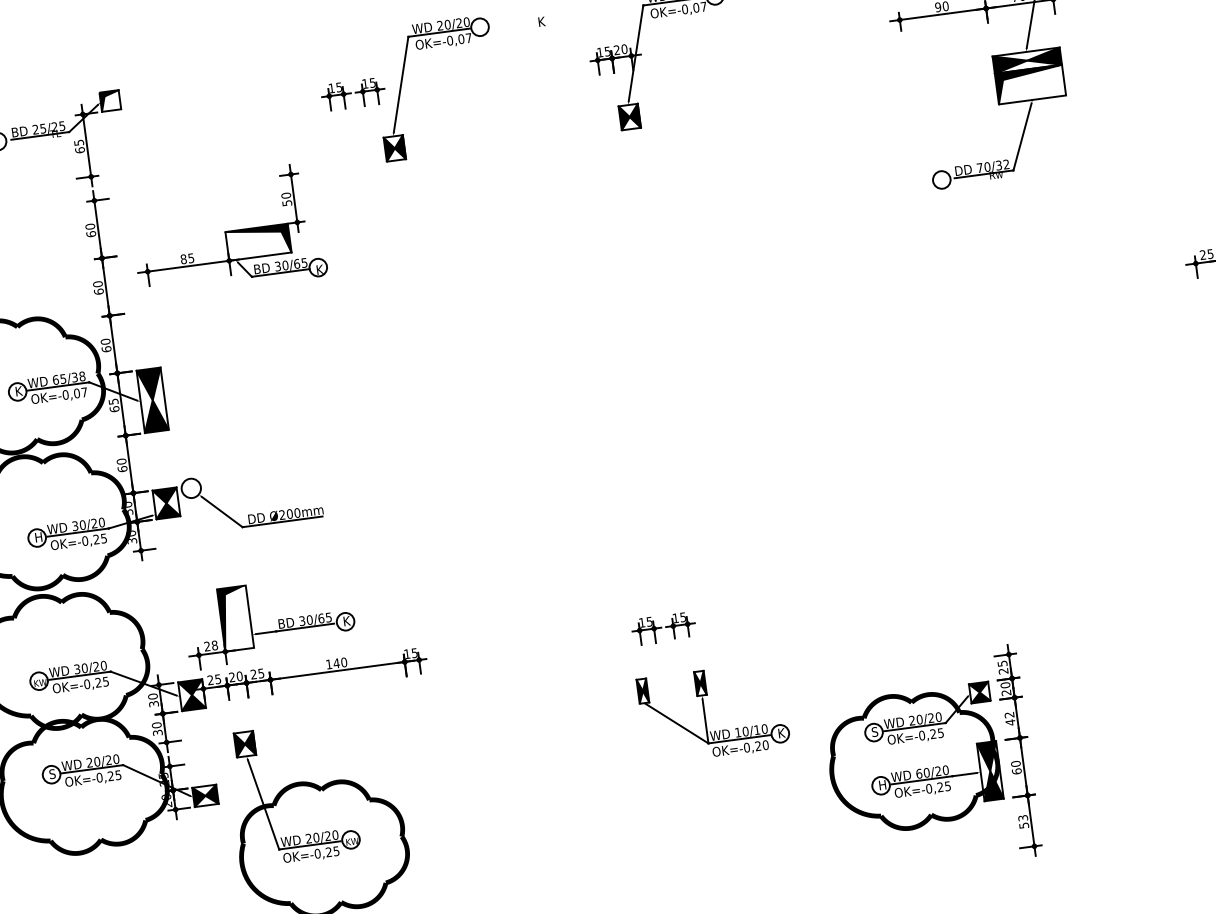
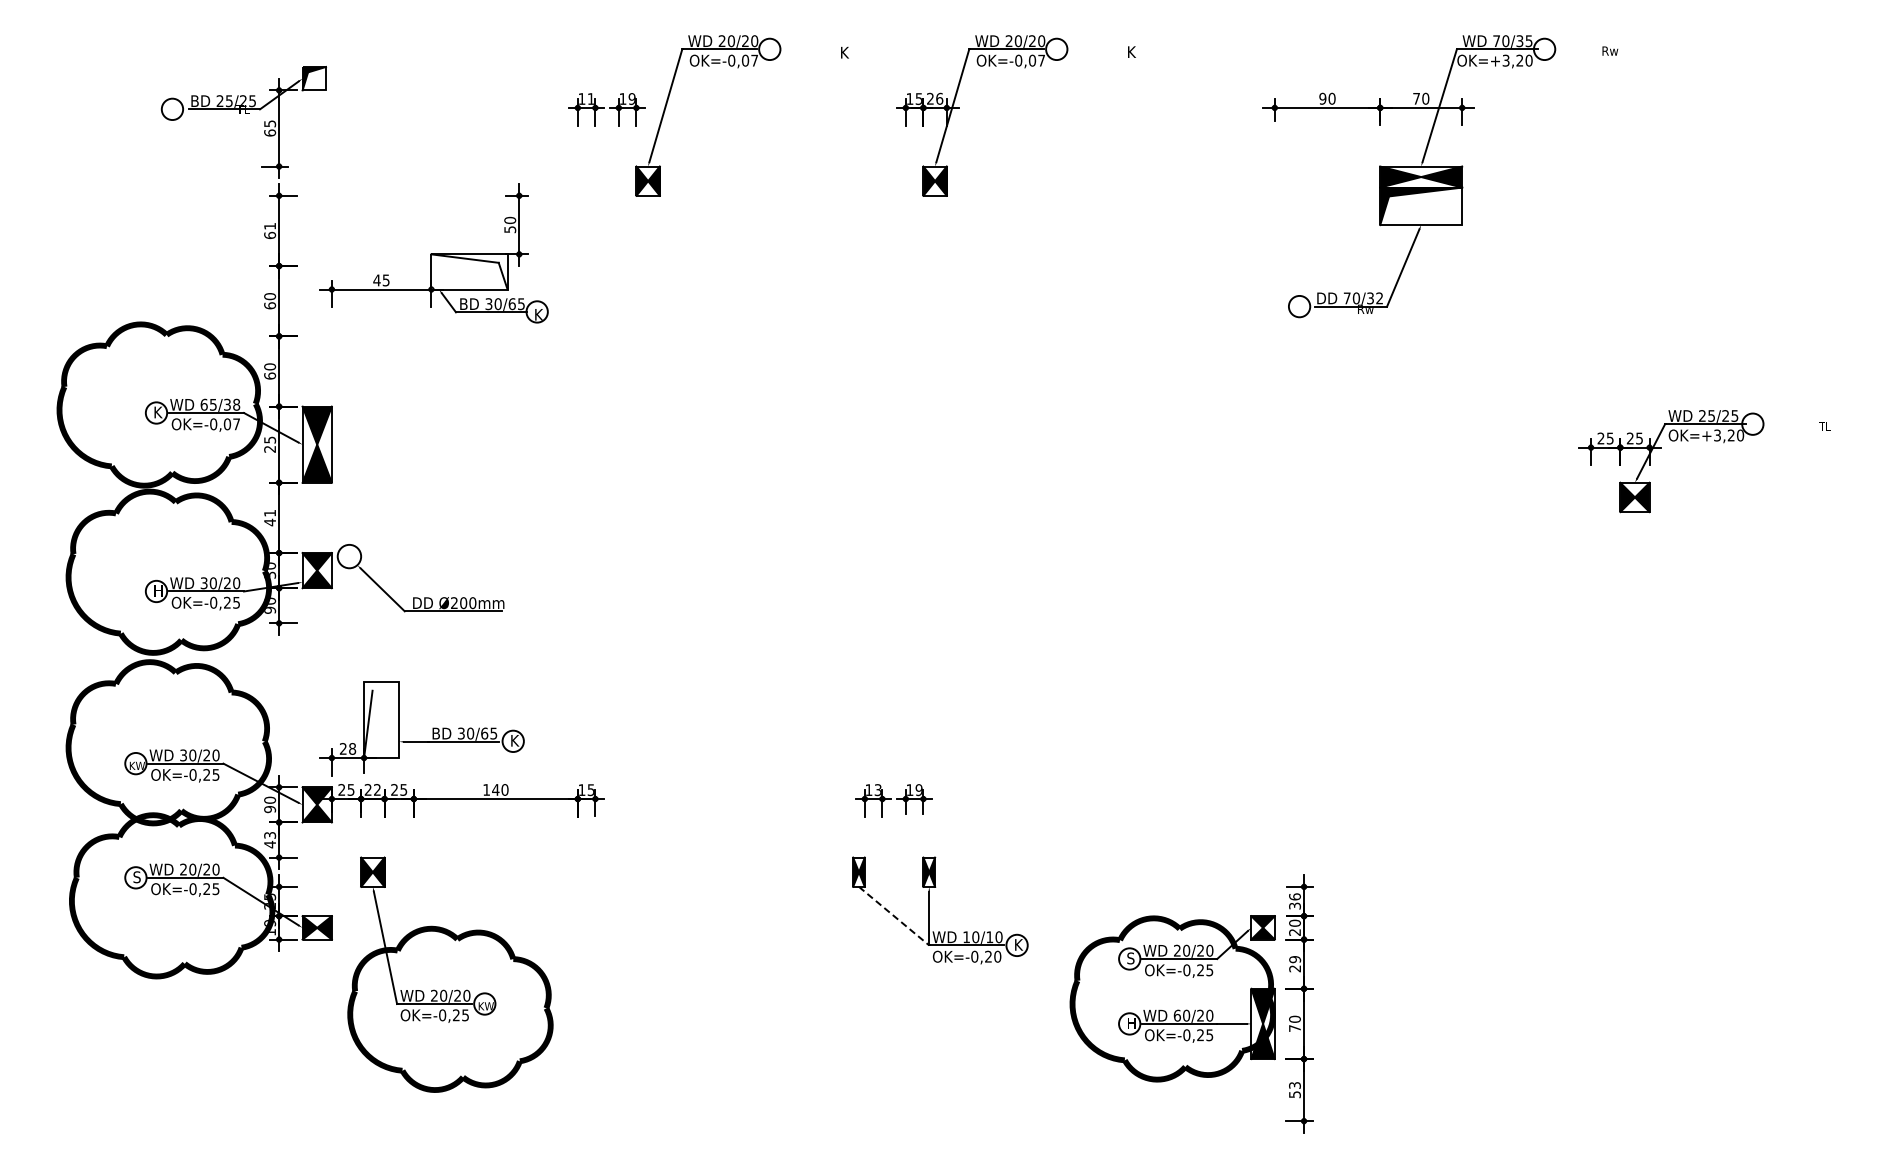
text: (624, 48) -> (939, 98), 20 -> 26
text: (372, 82) -> (631, 98), 15 -> 19
text: (338, 87) -> (590, 98), 15 -> 11
text: (90, 225) -> (270, 225), 60 -> 61
fill: (258, 241) -> (469, 271), removed
text: (183, 259) -> (376, 280), 85 -> 45
text: (114, 408) -> (270, 448), 65 -> 25
text: (122, 465) -> (270, 517), 60 -> 41
text: (131, 540) -> (269, 609), 30 -> 90
text: (682, 616) -> (918, 789), 15 -> 19
fill: (235, 618) -> (381, 719), removed
text: (649, 621) -> (878, 789), 15 -> 13
text: (1002, 667) -> (1294, 901), 25 -> 36
text: (239, 676) -> (377, 789), 20 -> 22
text: (153, 704) -> (269, 809), 30 -> 90
text: (1010, 719) -> (1295, 964), 42 -> 29
line: (676, 723) -> (894, 916), solid -> dashed
text: (157, 728) -> (270, 839), 30 -> 43
text: (1016, 770) -> (1294, 1027), 60 -> 70
text: (167, 800) -> (270, 927), 20 -> 19

